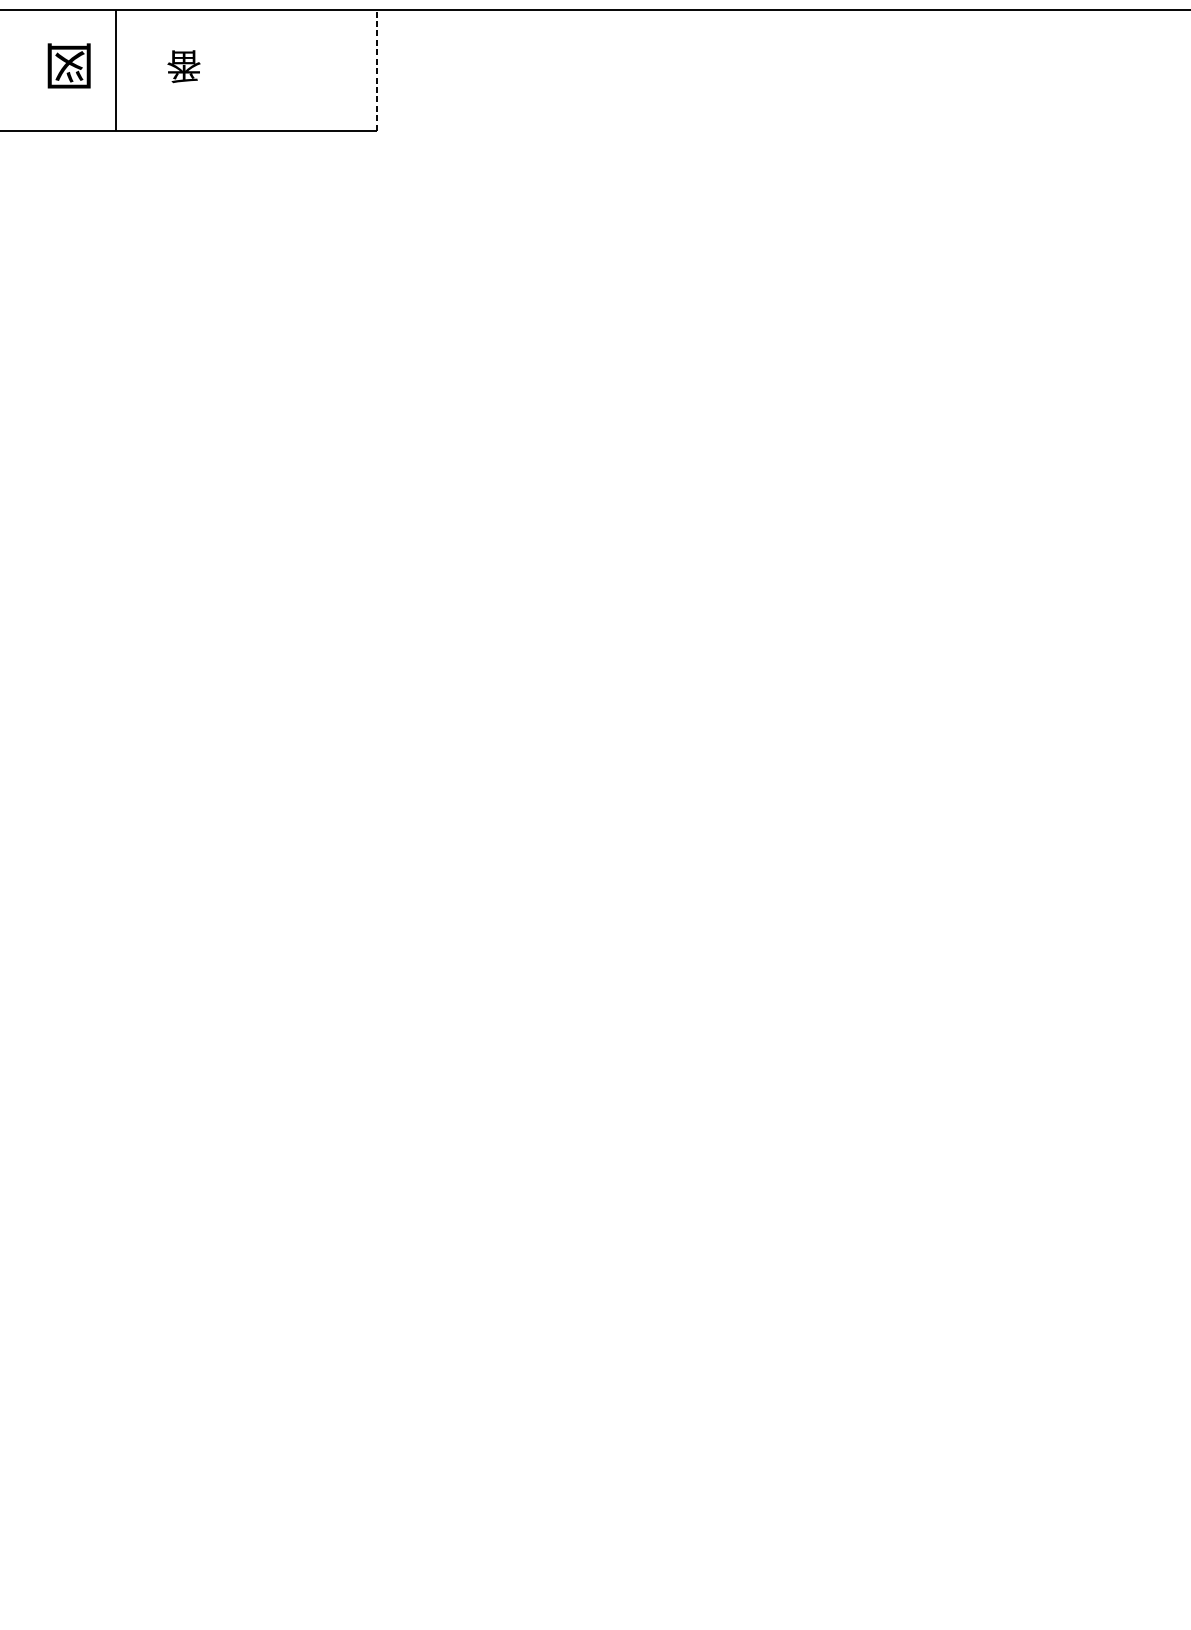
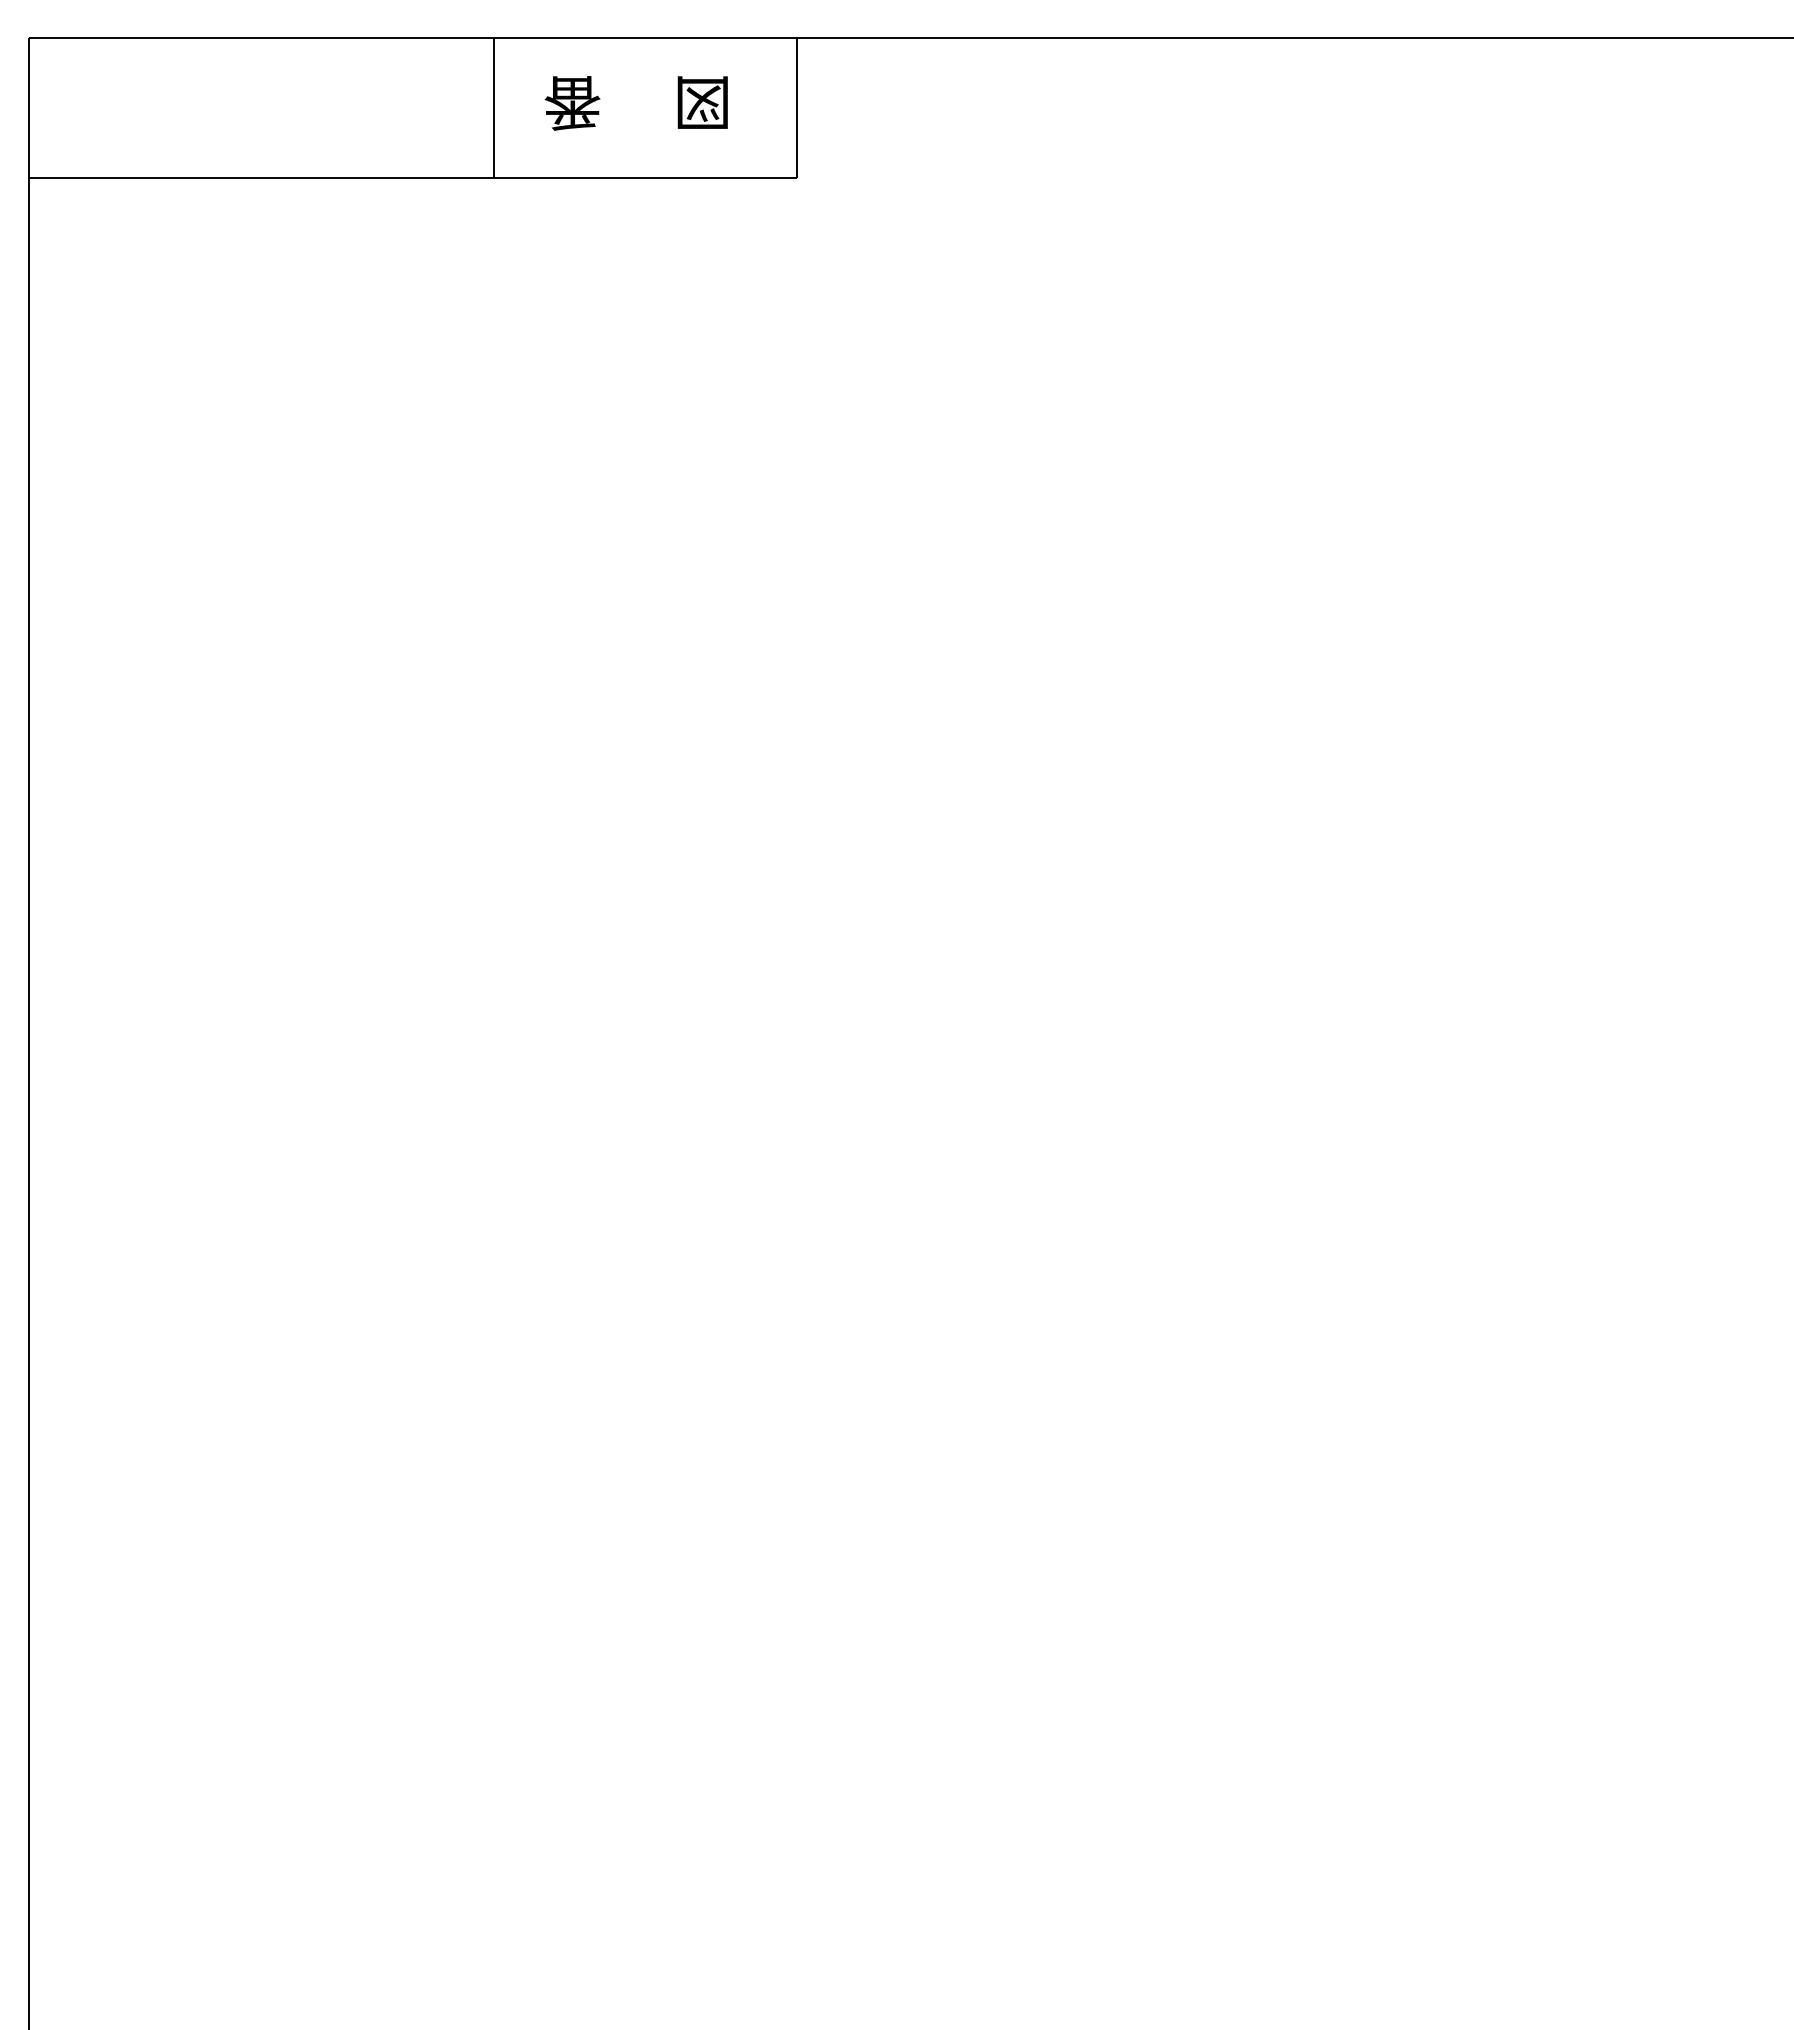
part: (68, 65) -> (702, 102), moved
part: (183, 66) -> (572, 103), size x1.43
line: (377, 70) -> (797, 107), dashed -> solid

